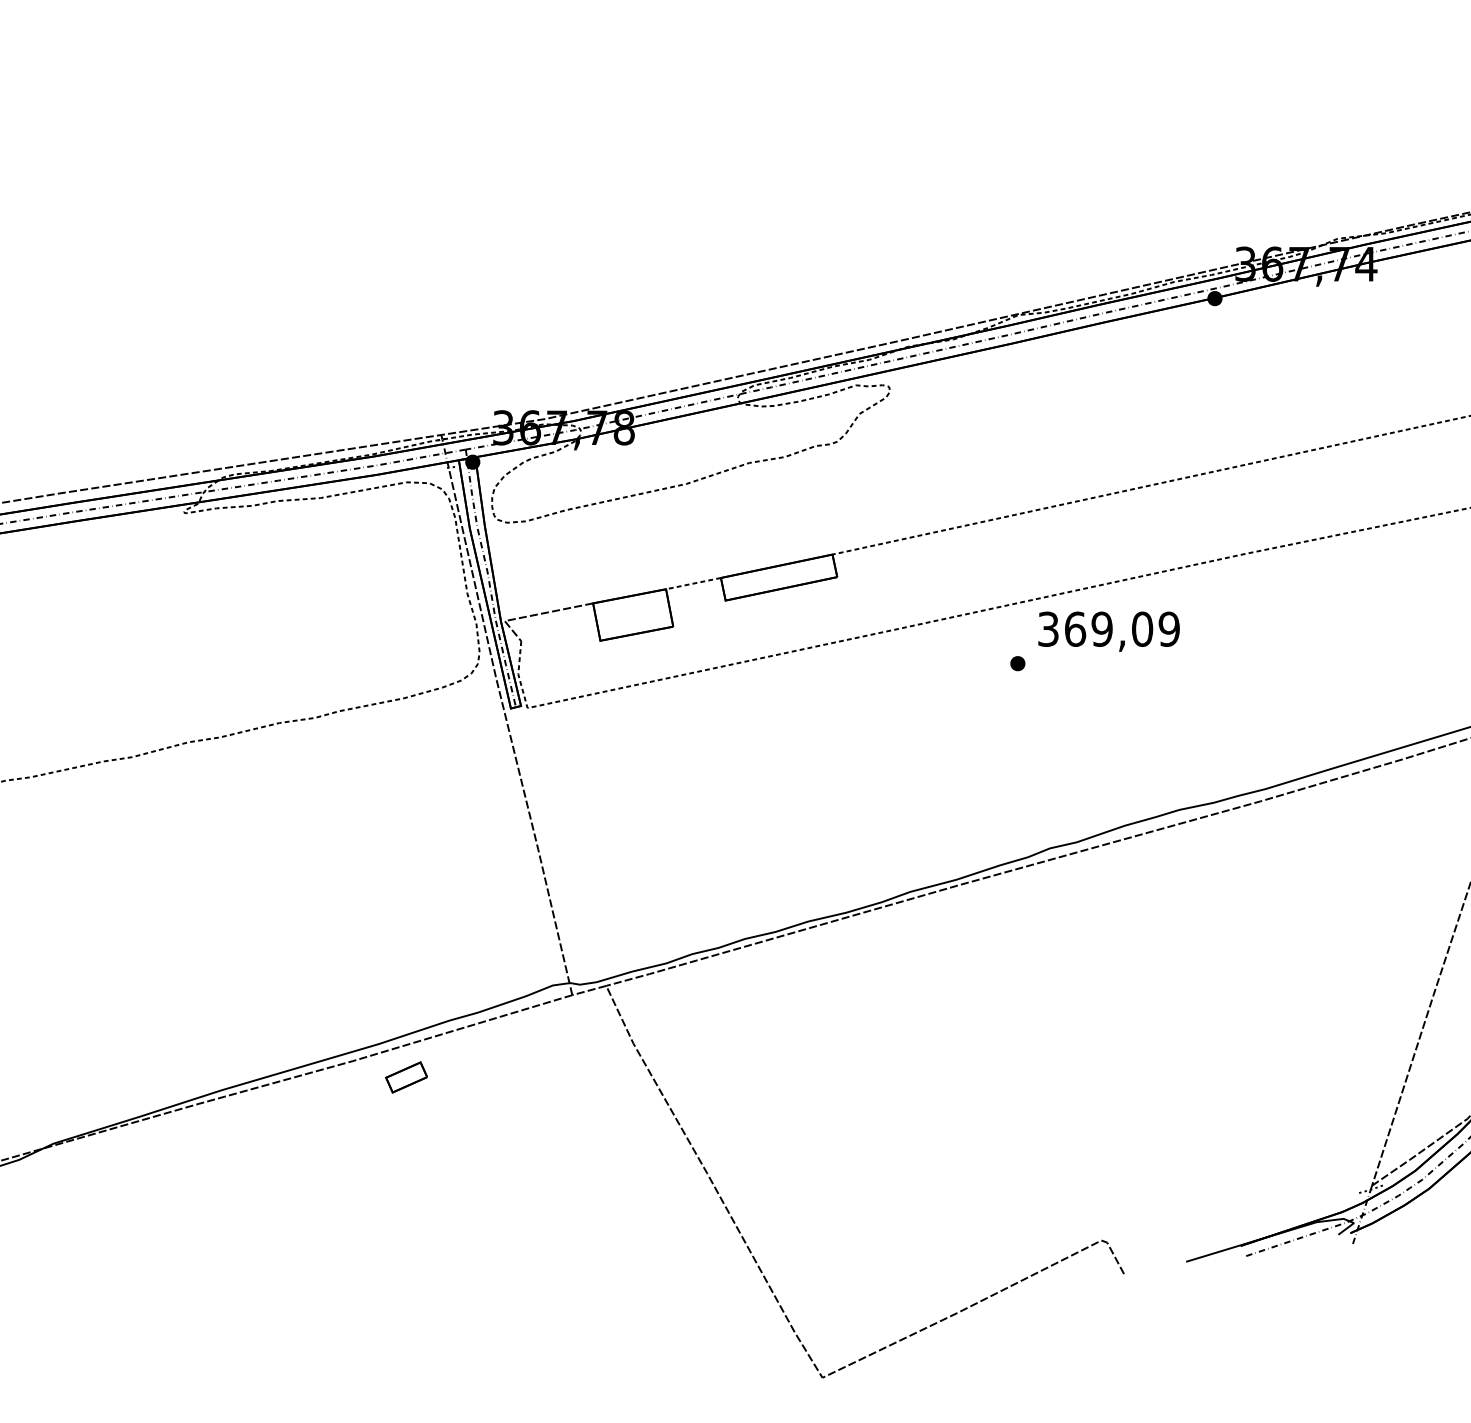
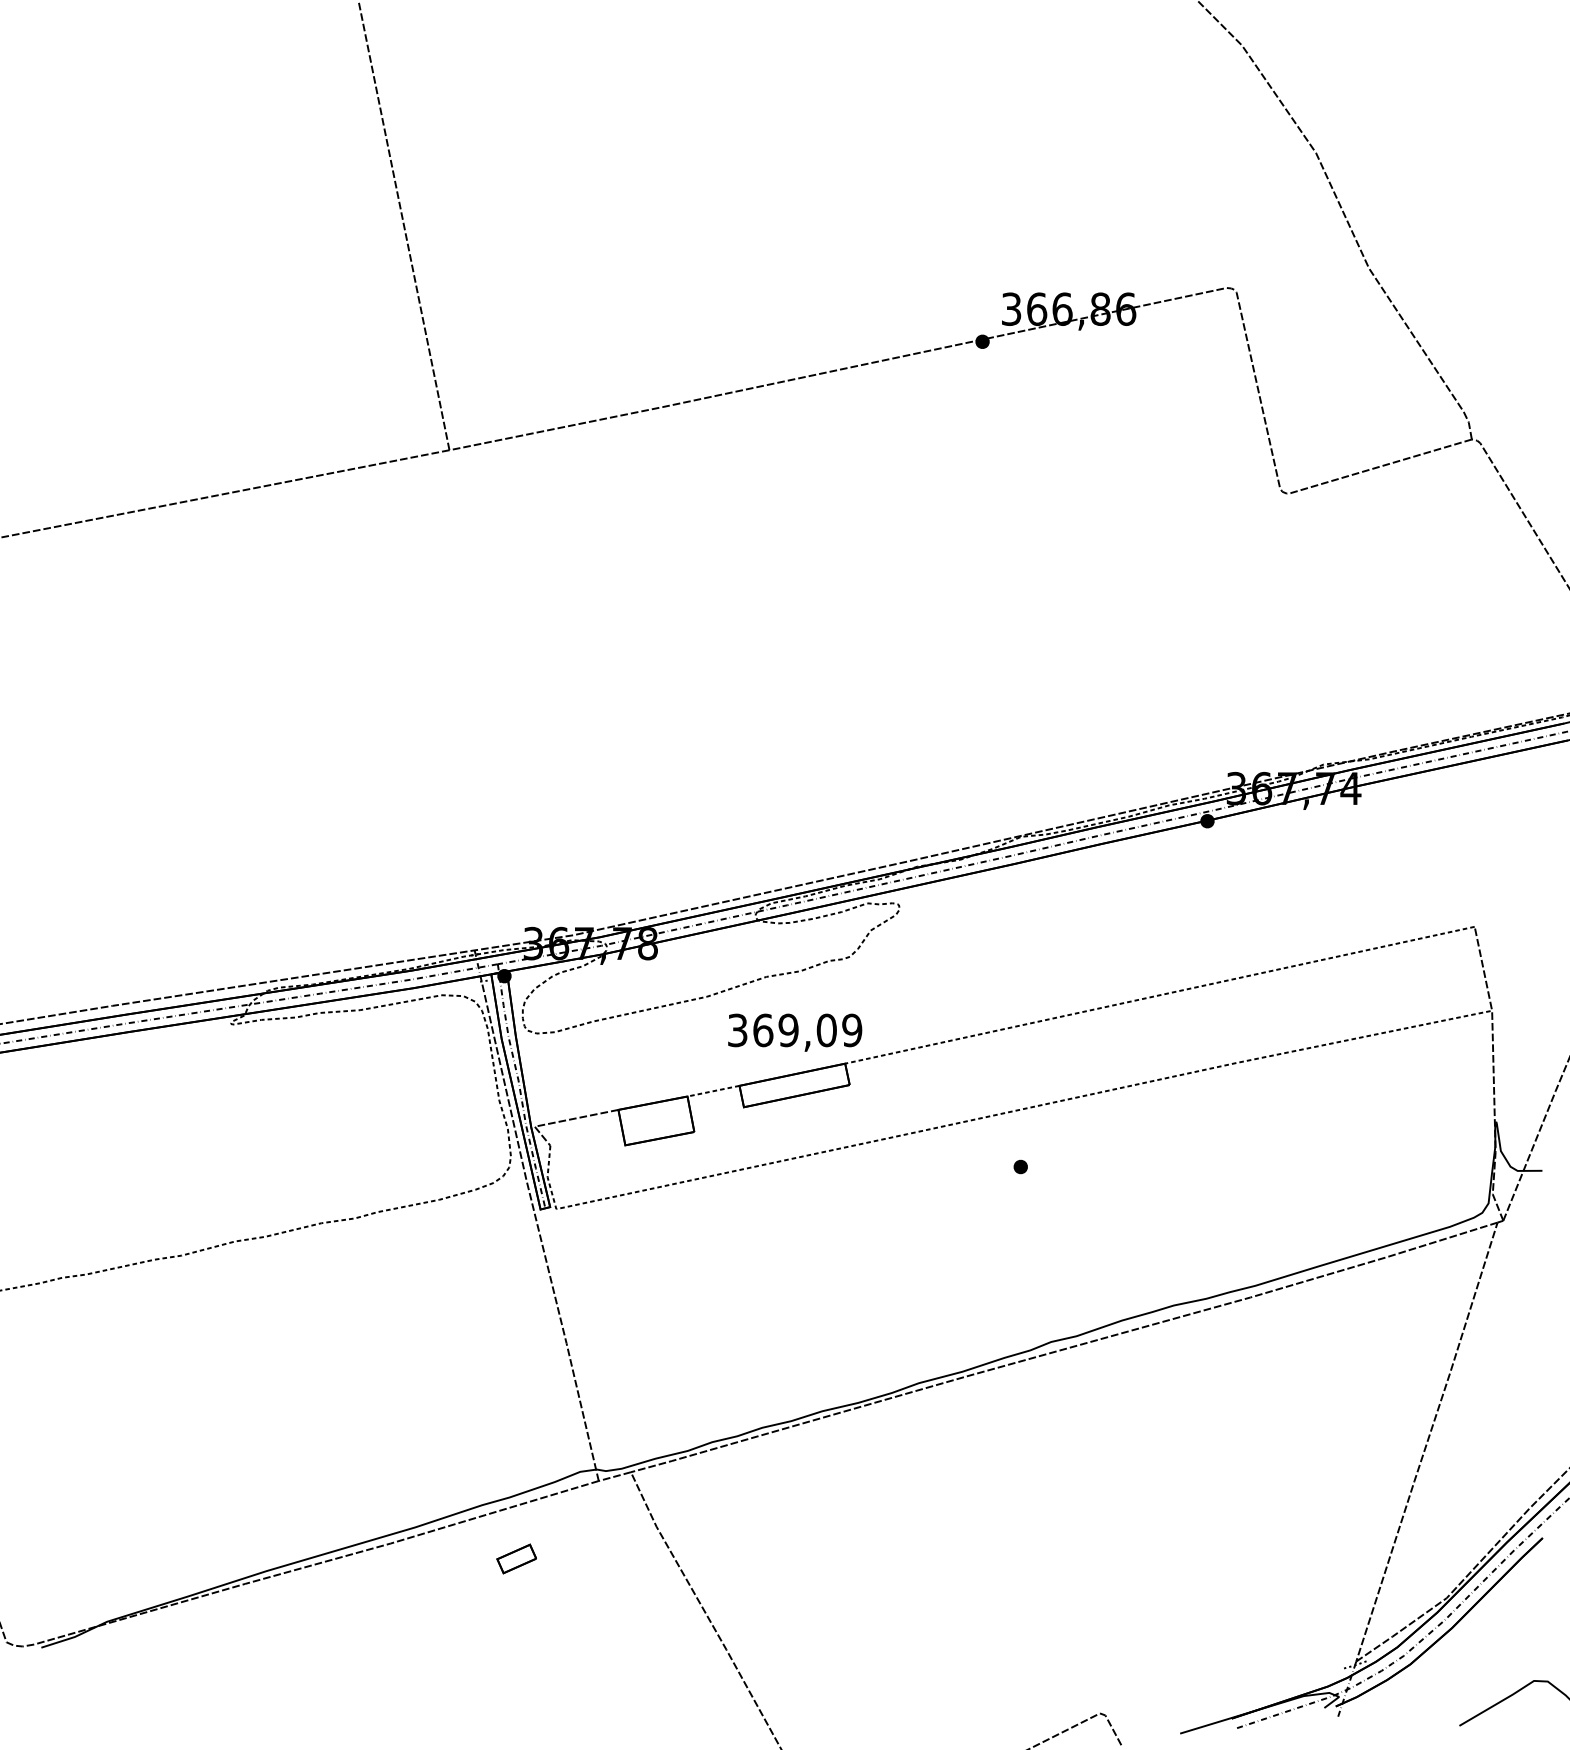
text: (1109, 631) -> (795, 1032), moved
part: (406, 1076) -> (516, 1558), moved

